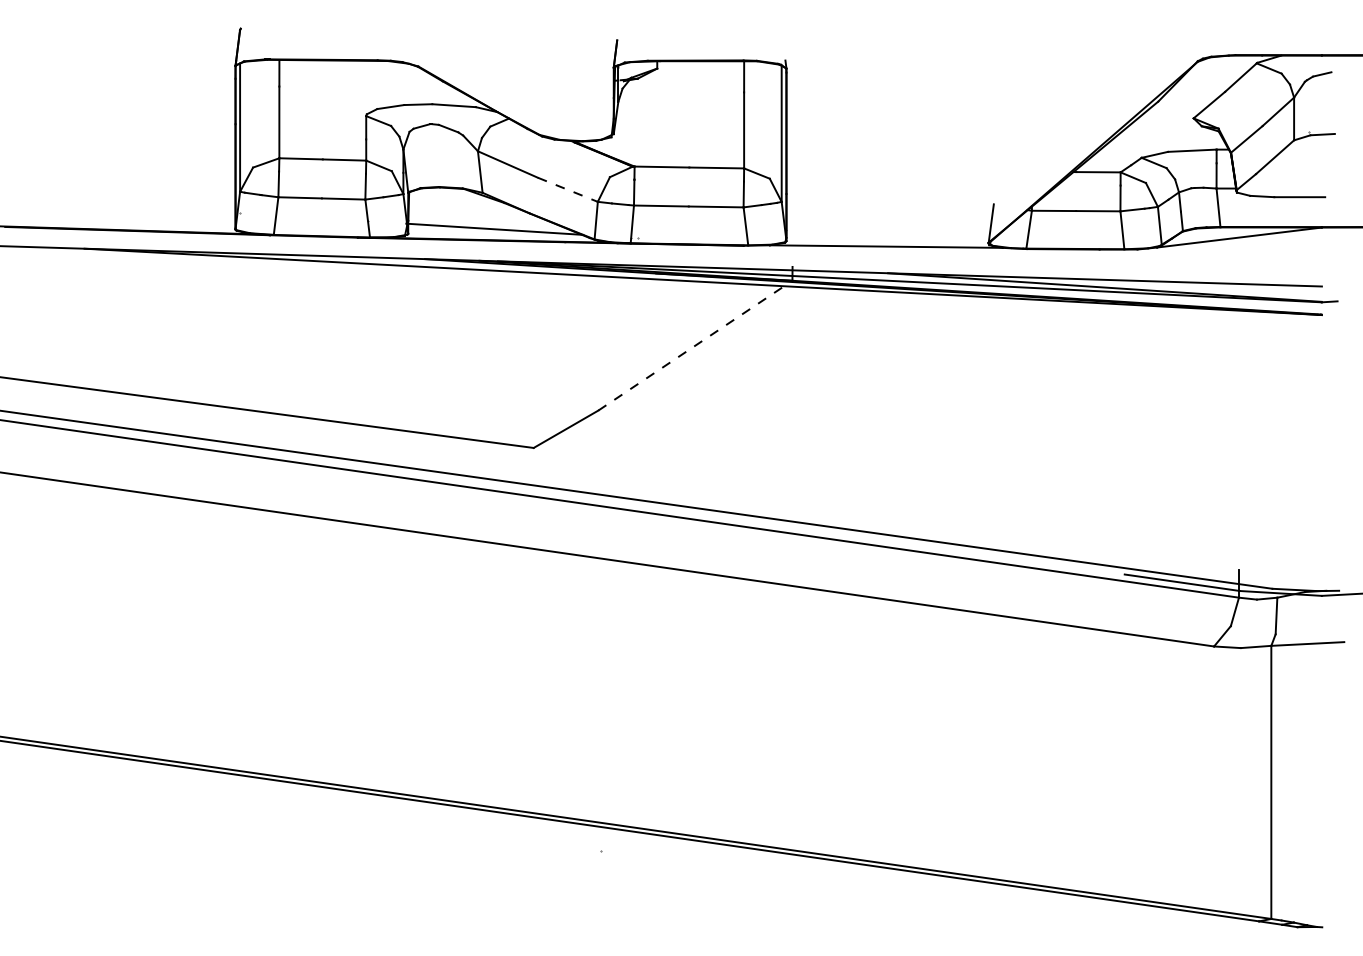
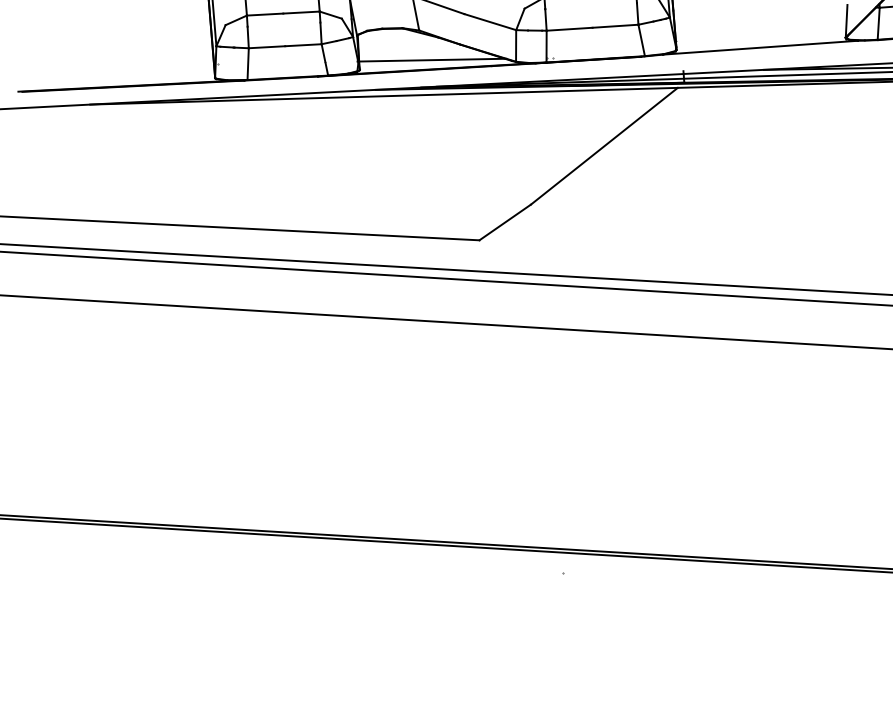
line: (568, 190) -> (490, 22), dashed -> solid
line: (691, 348) -> (604, 146), dashed -> solid

